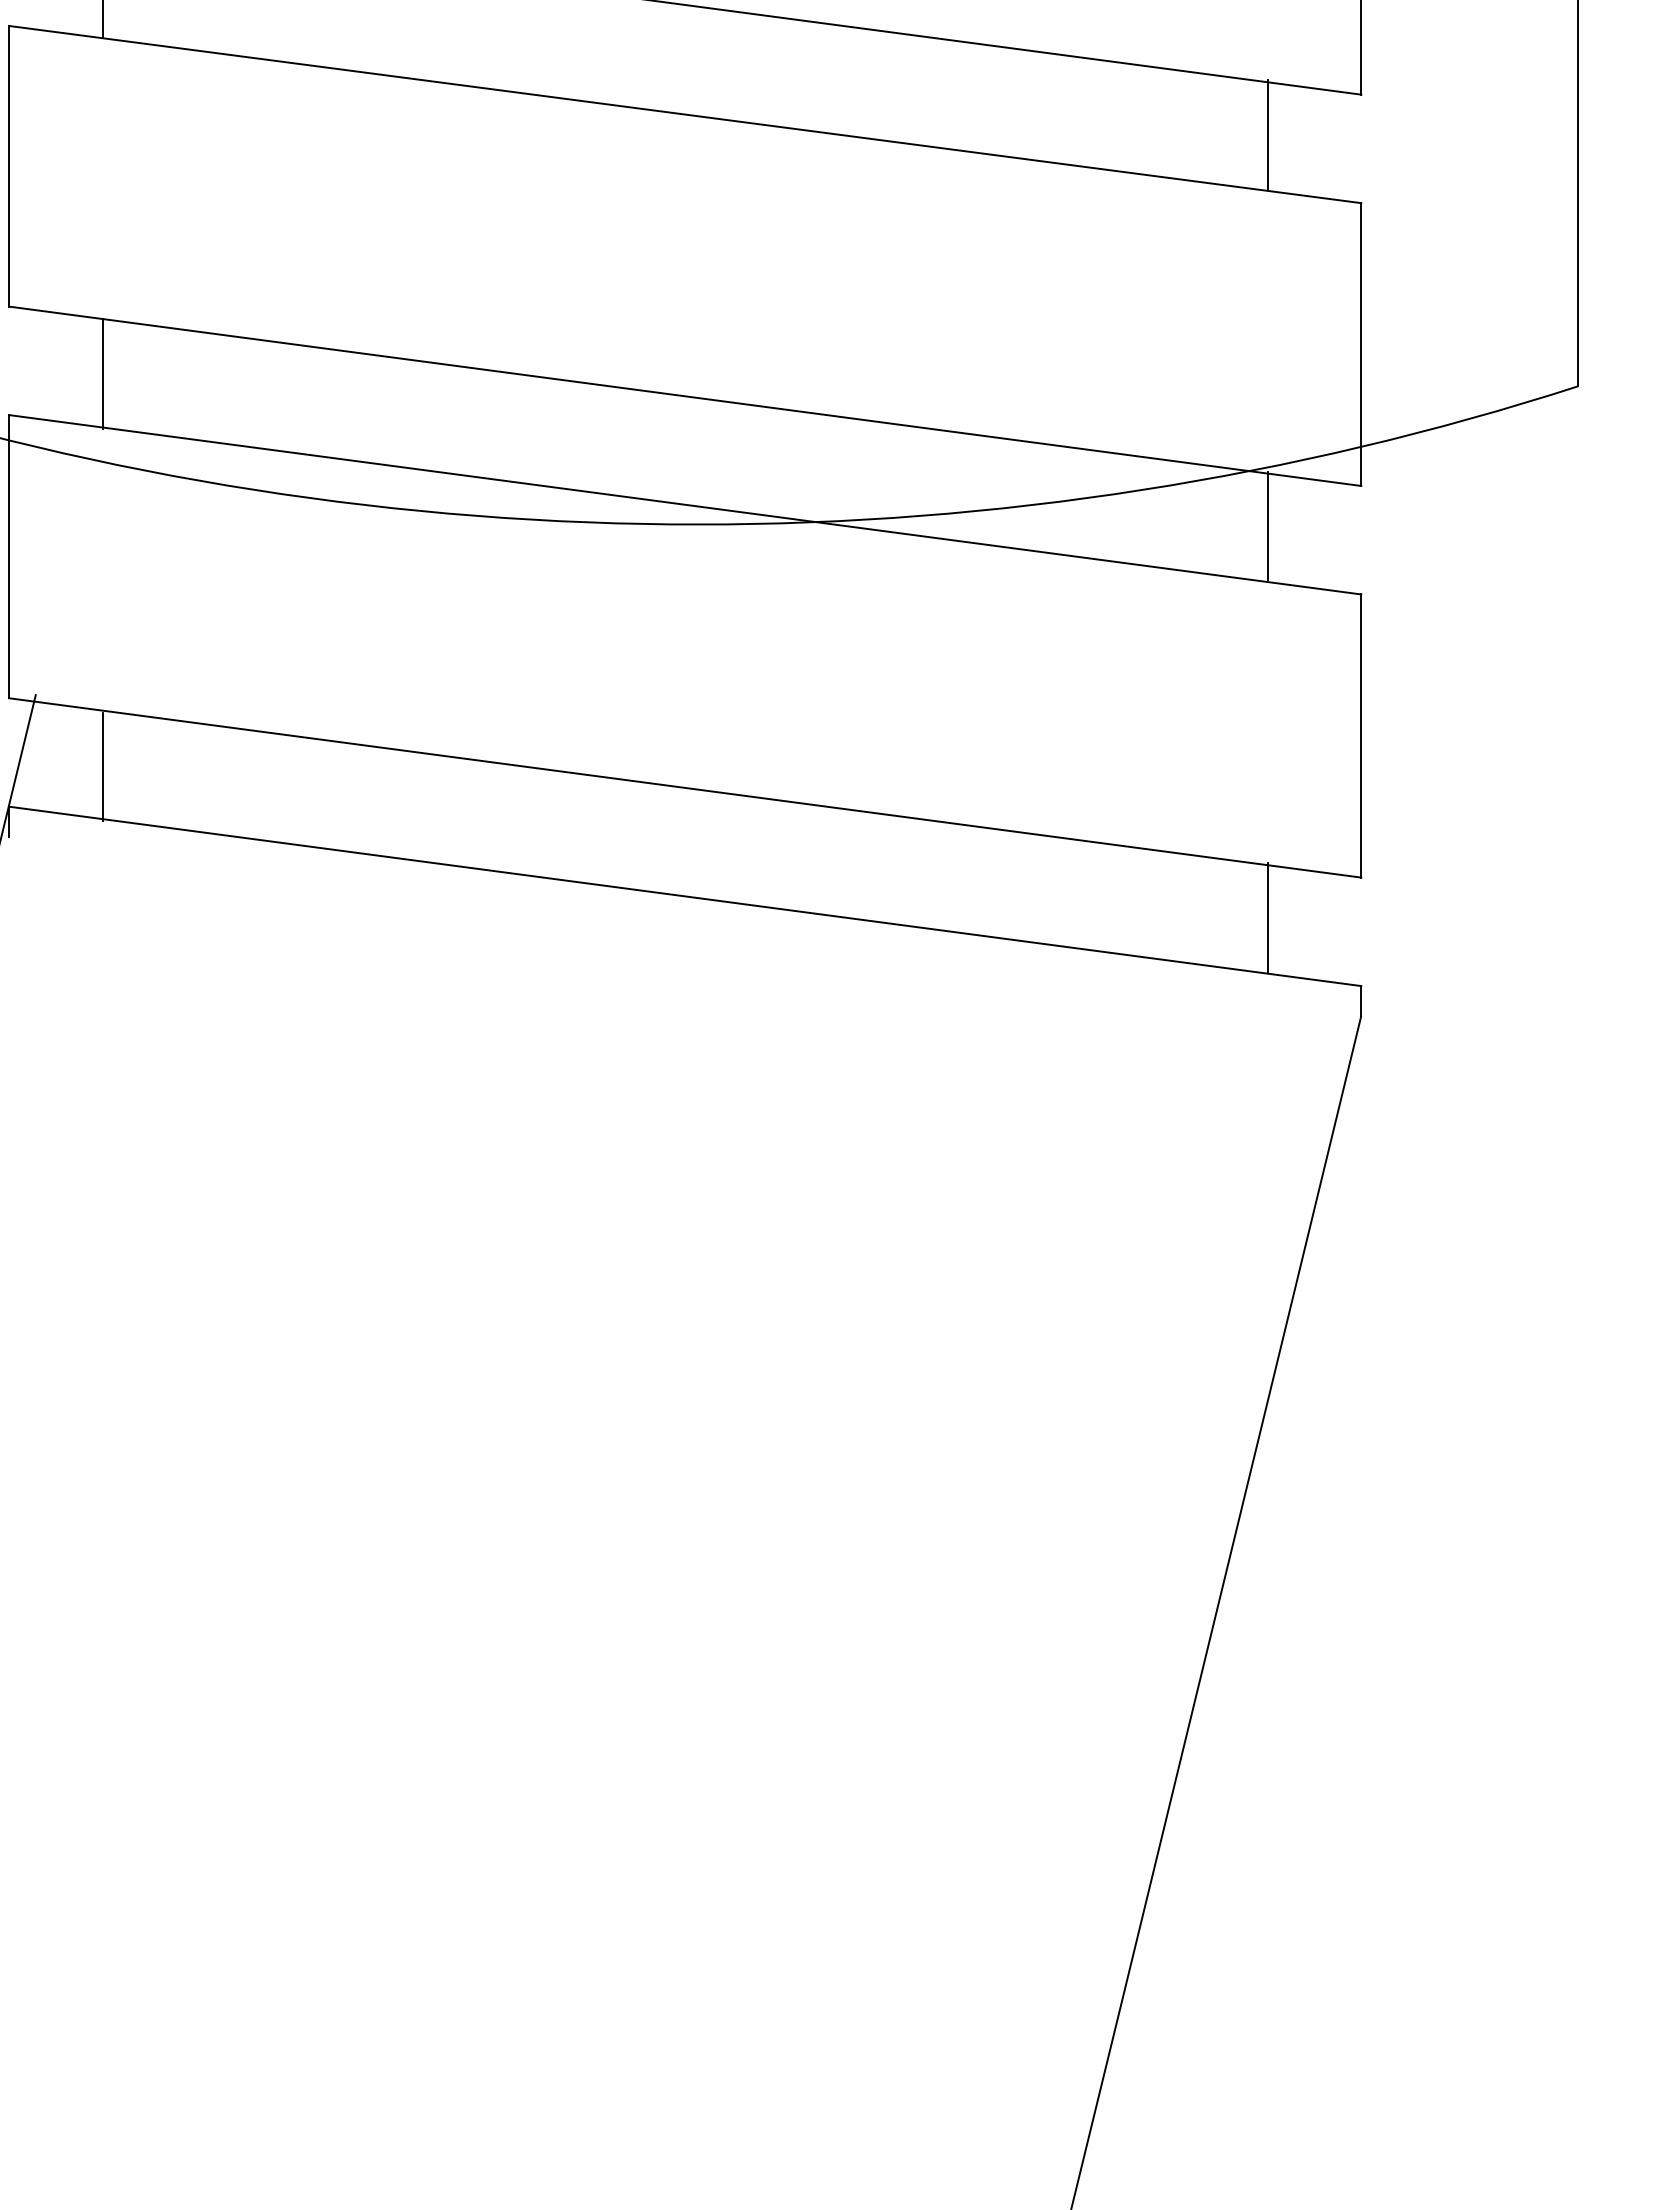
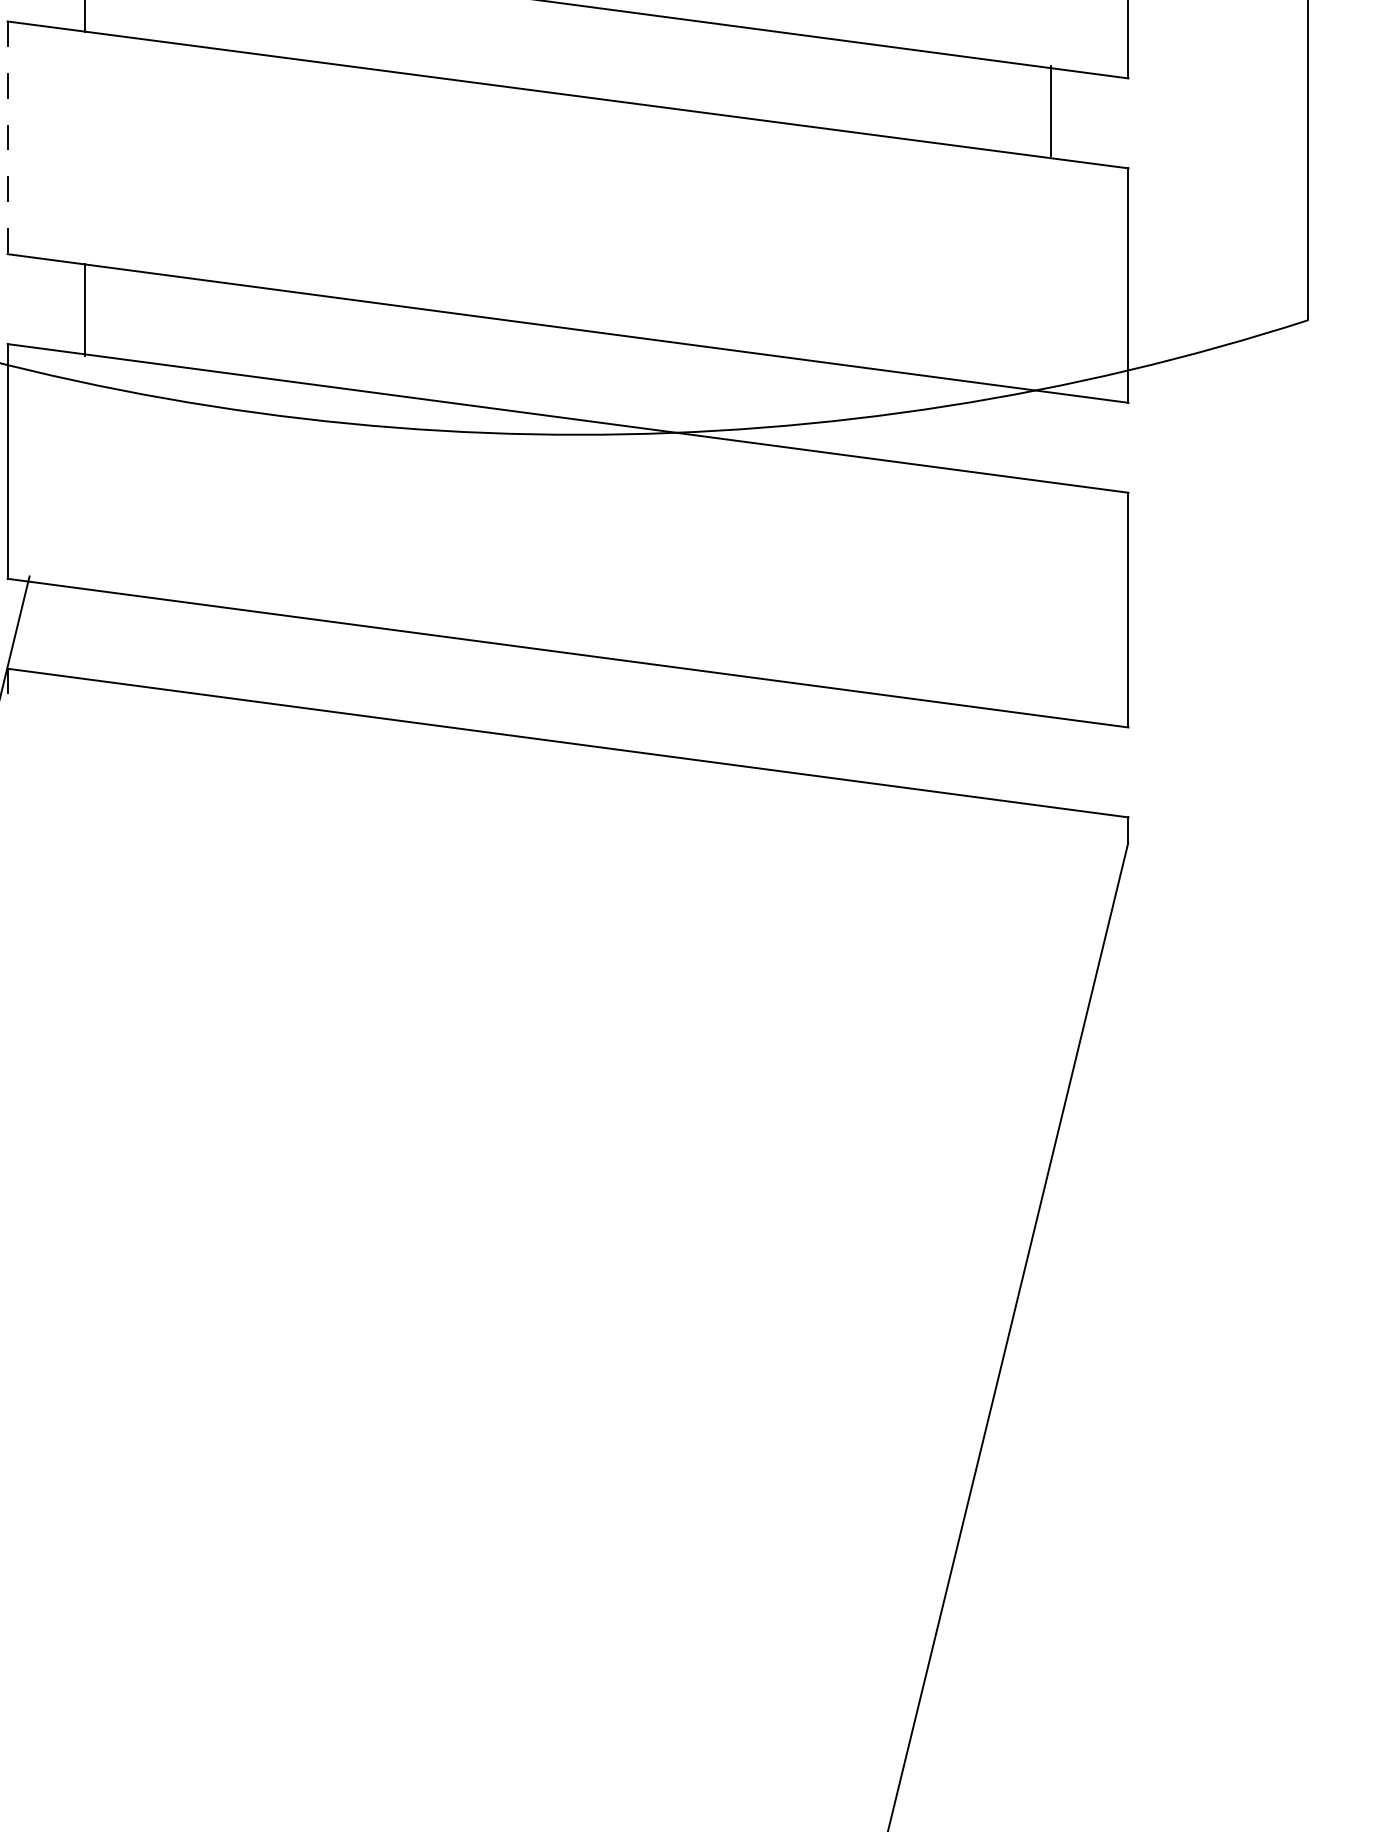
line: (9, 166) -> (7, 137), solid -> dashed
line: (1268, 525) -> (1051, 435), removed
line: (102, 766) -> (84, 635), removed
line: (1268, 917) -> (1051, 760), removed

